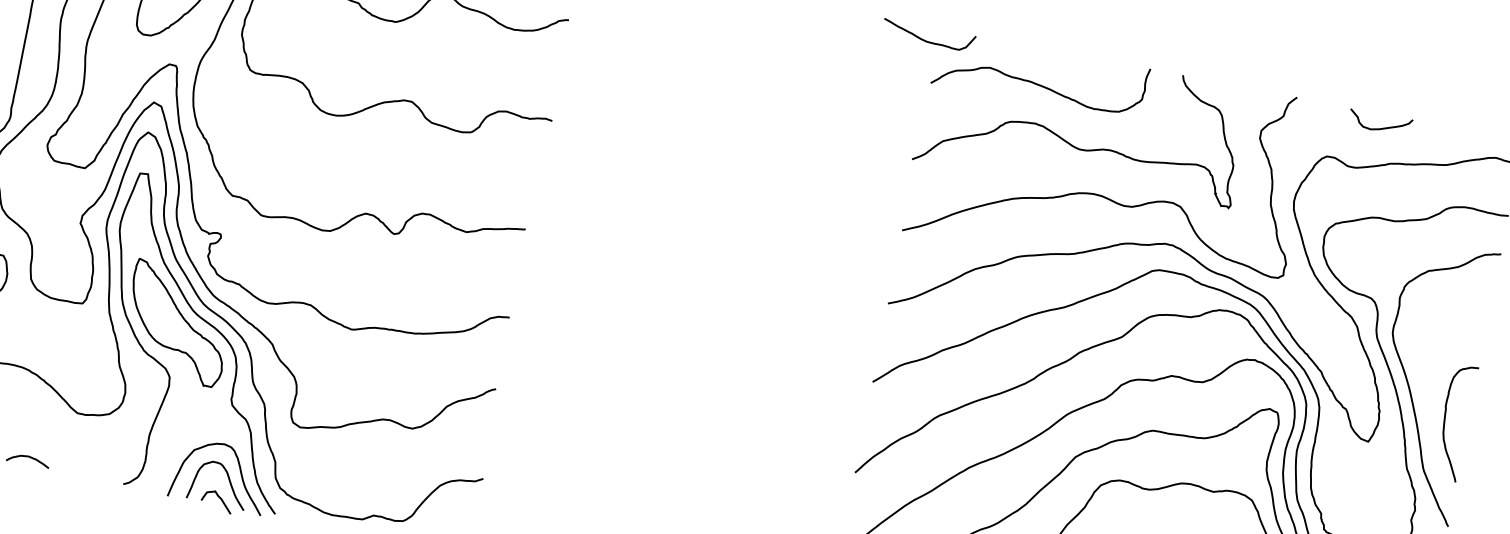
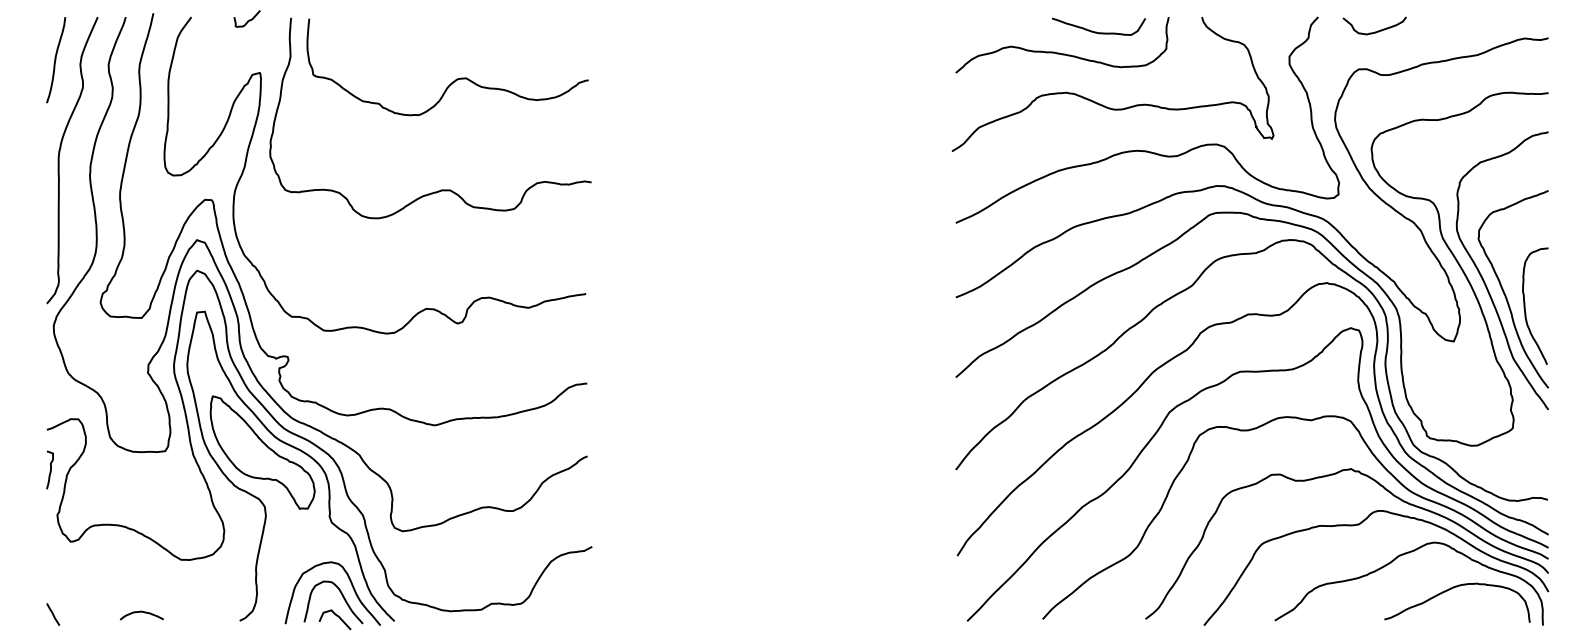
curve: (925, 39) -> (1096, 31), moved
curve: (1382, 127) -> (1377, 30), moved
curve: (1428, 404) -> (1505, 293), added

